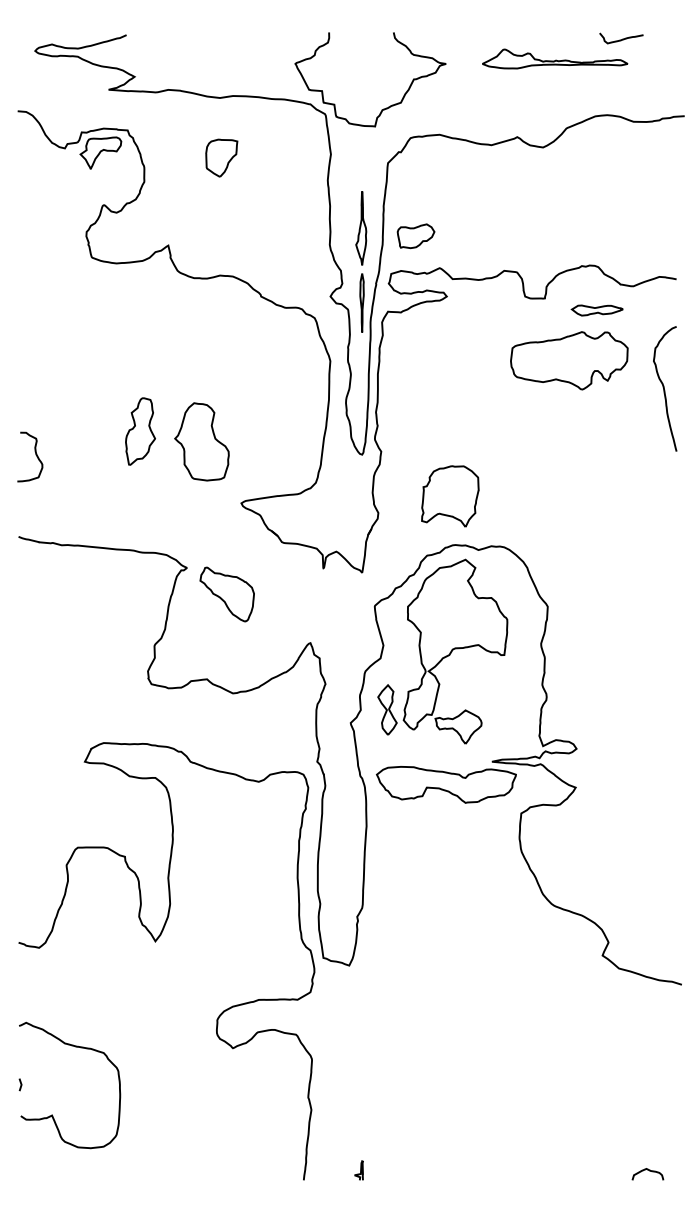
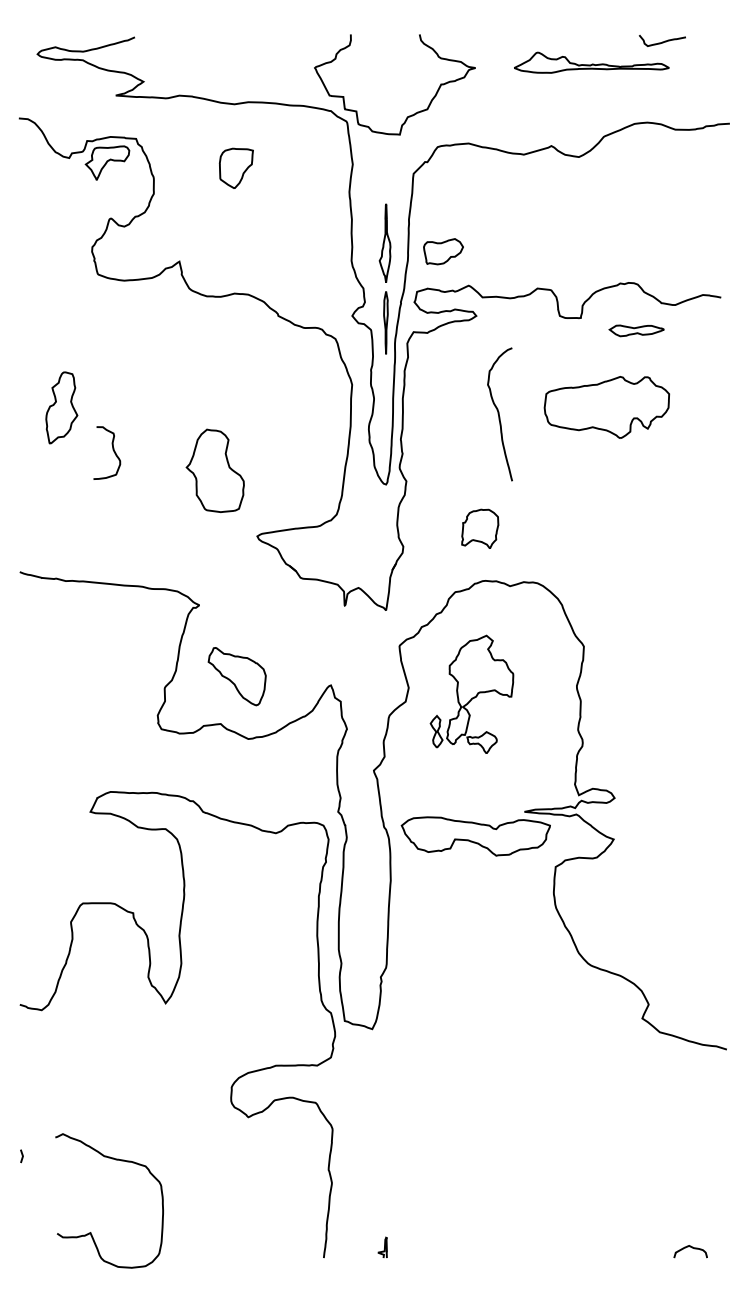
part: (568, 360) -> (606, 407), moved
curve: (664, 388) -> (499, 414), moved
part: (140, 431) -> (61, 407), moved
curve: (35, 453) -> (112, 449), moved
part: (450, 495) -> (480, 528), size x0.6
part: (226, 594) -> (236, 676), moved
part: (442, 651) -> (471, 694), size x0.6
curve: (52, 1115) -> (91, 1232), moved

